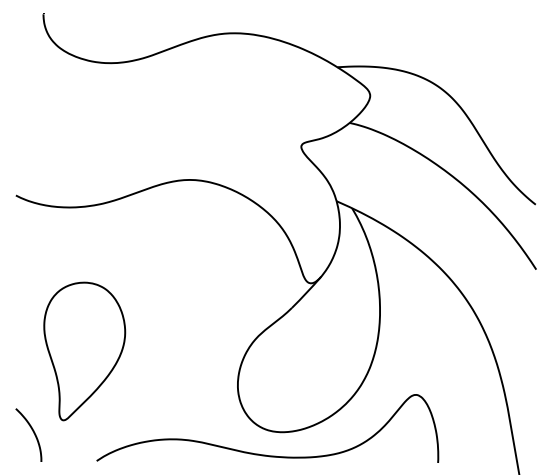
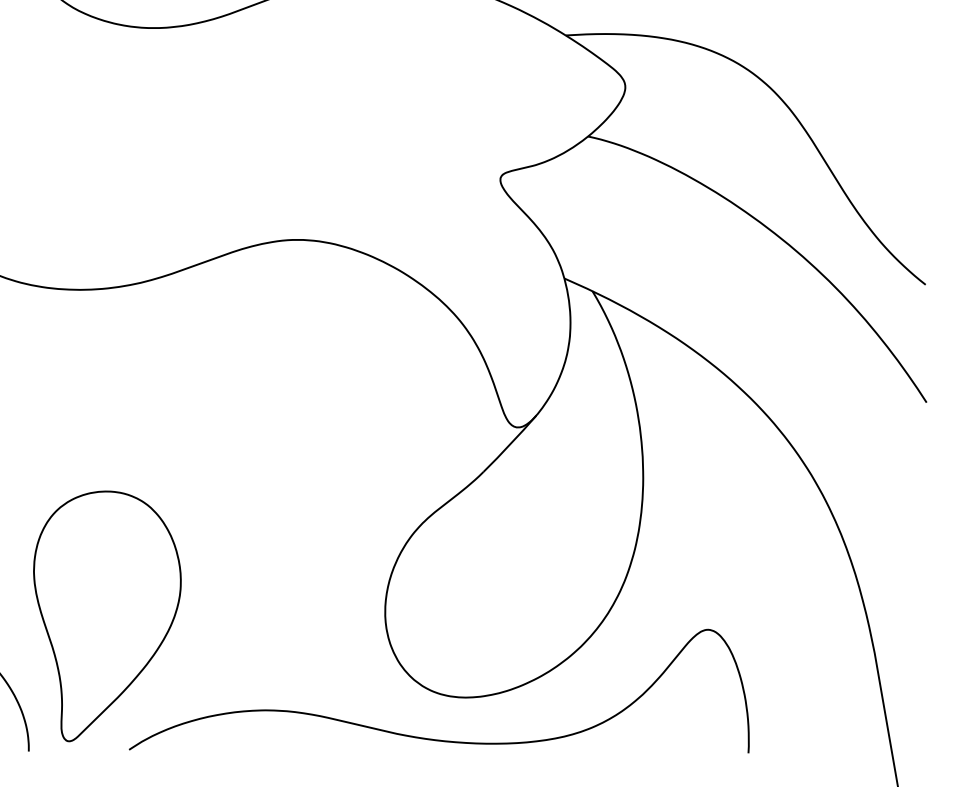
part: (84, 351) -> (107, 616), moved

